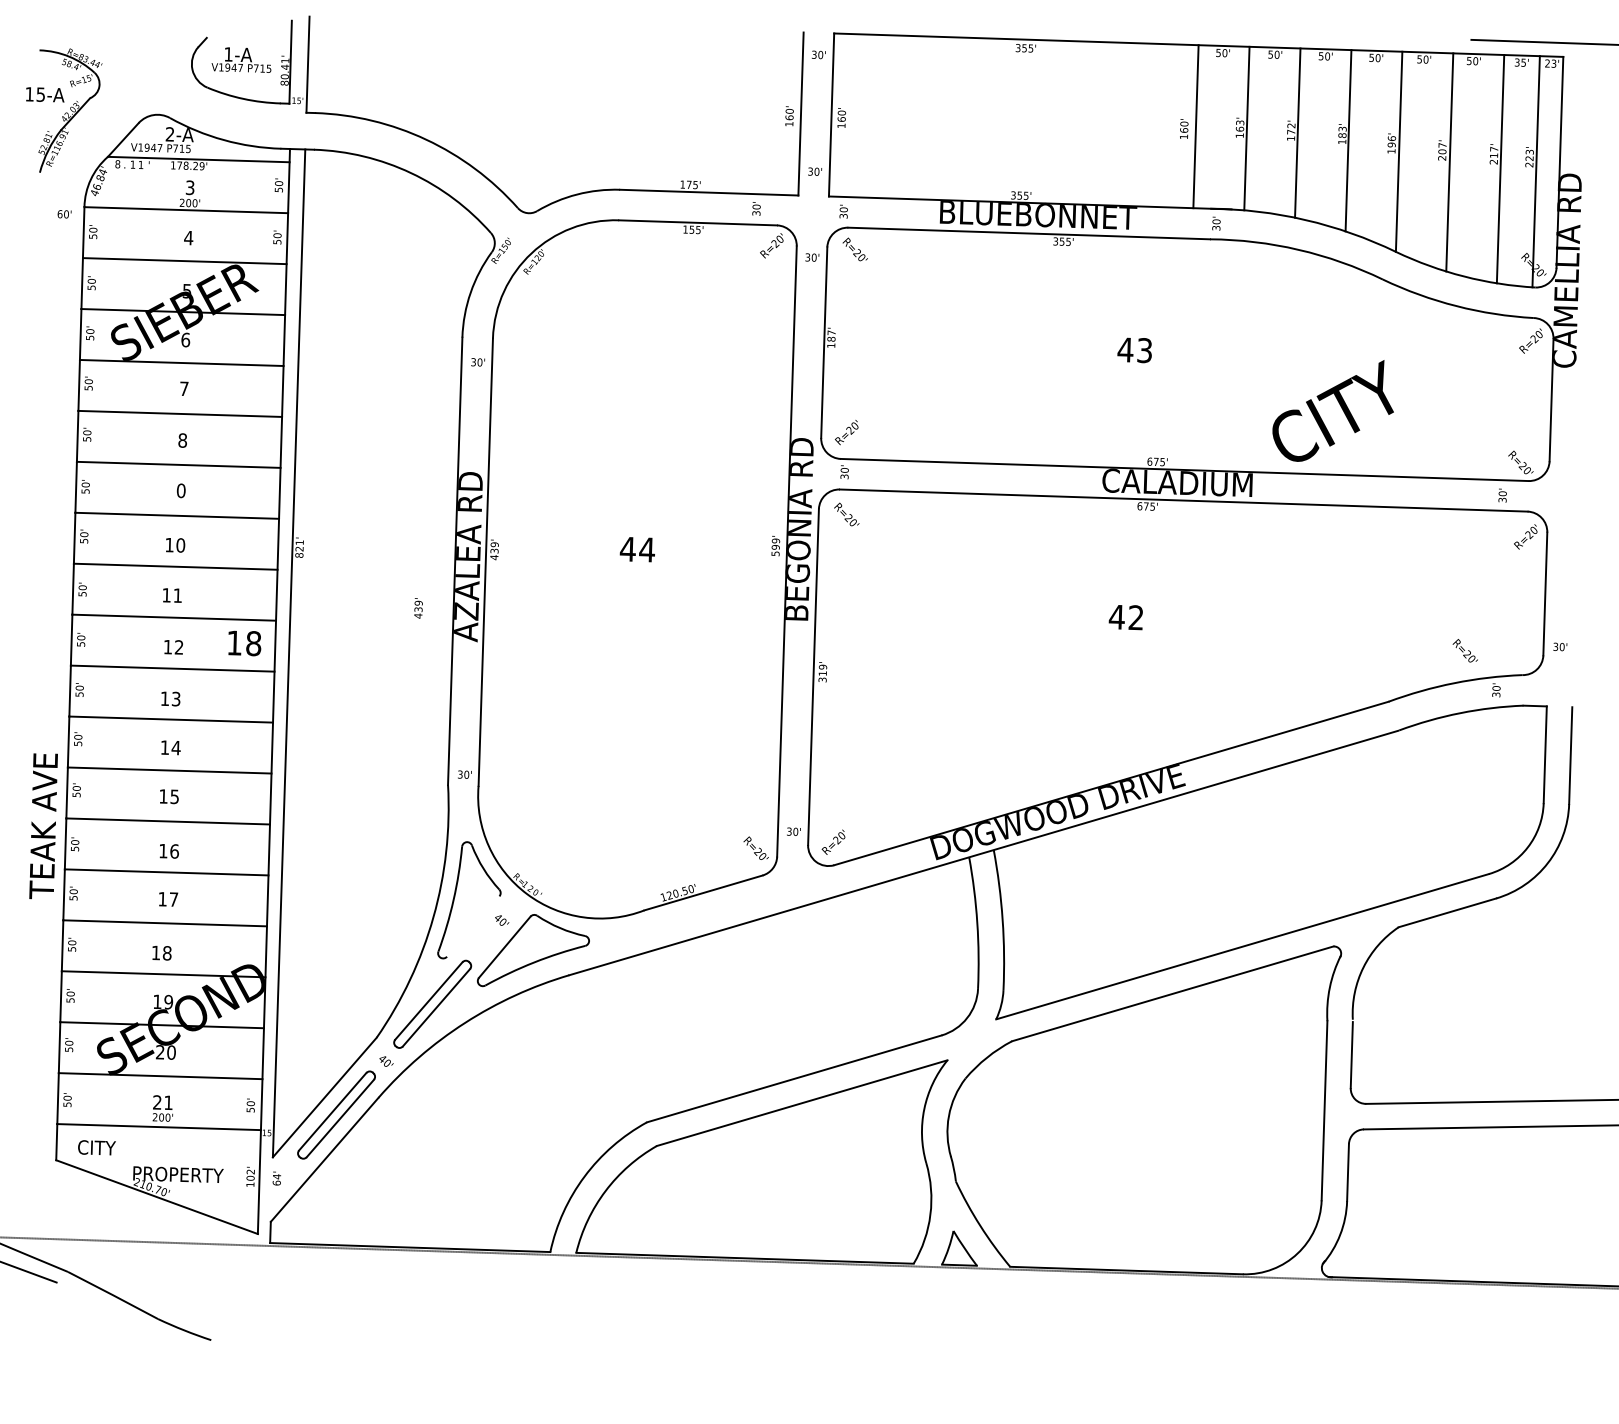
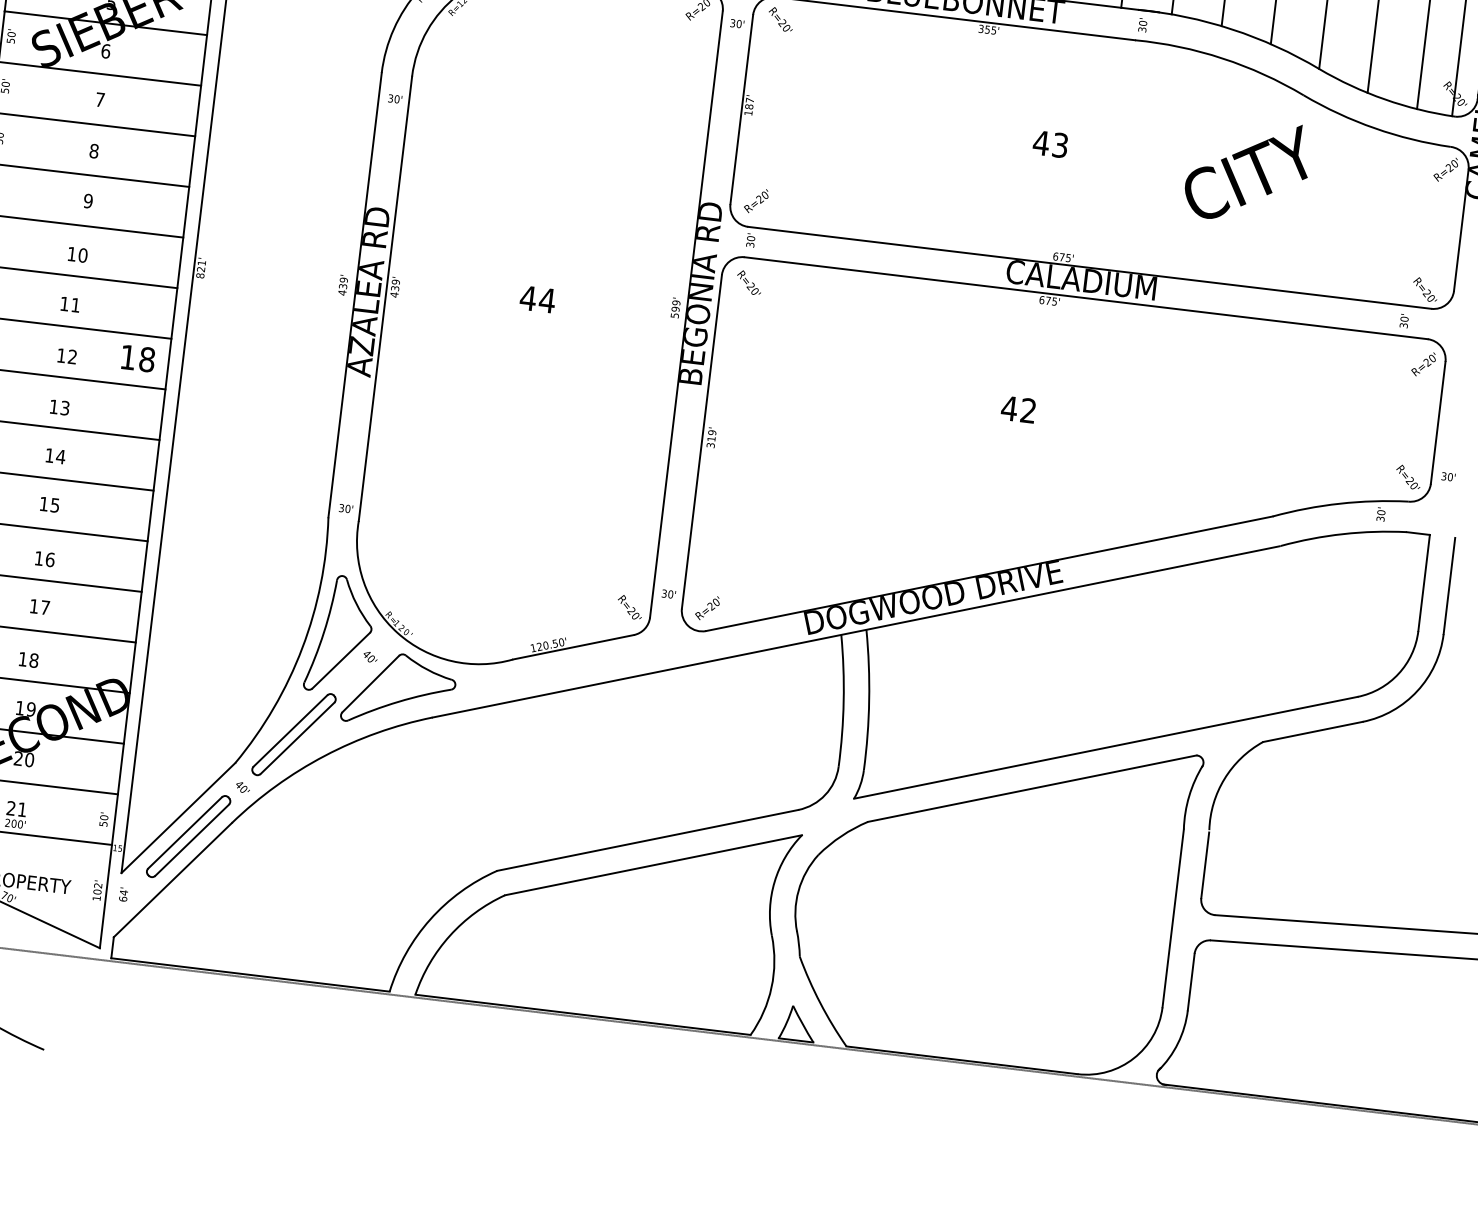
text: (1332, 410) -> (1246, 170), moved
text: (180, 490) -> (87, 200), 0 -> 9
text: (418, 608) -> (343, 285), moved
text: (1464, 650) -> (1407, 476), moved
line: (473, 926) -> (341, 660), added

